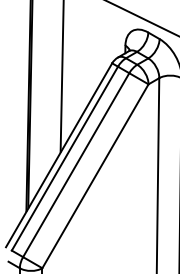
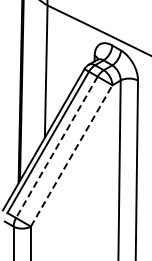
line: (75, 165) -> (56, 147), solid -> dashed
line: (95, 175) -> (71, 155), solid -> dashed

